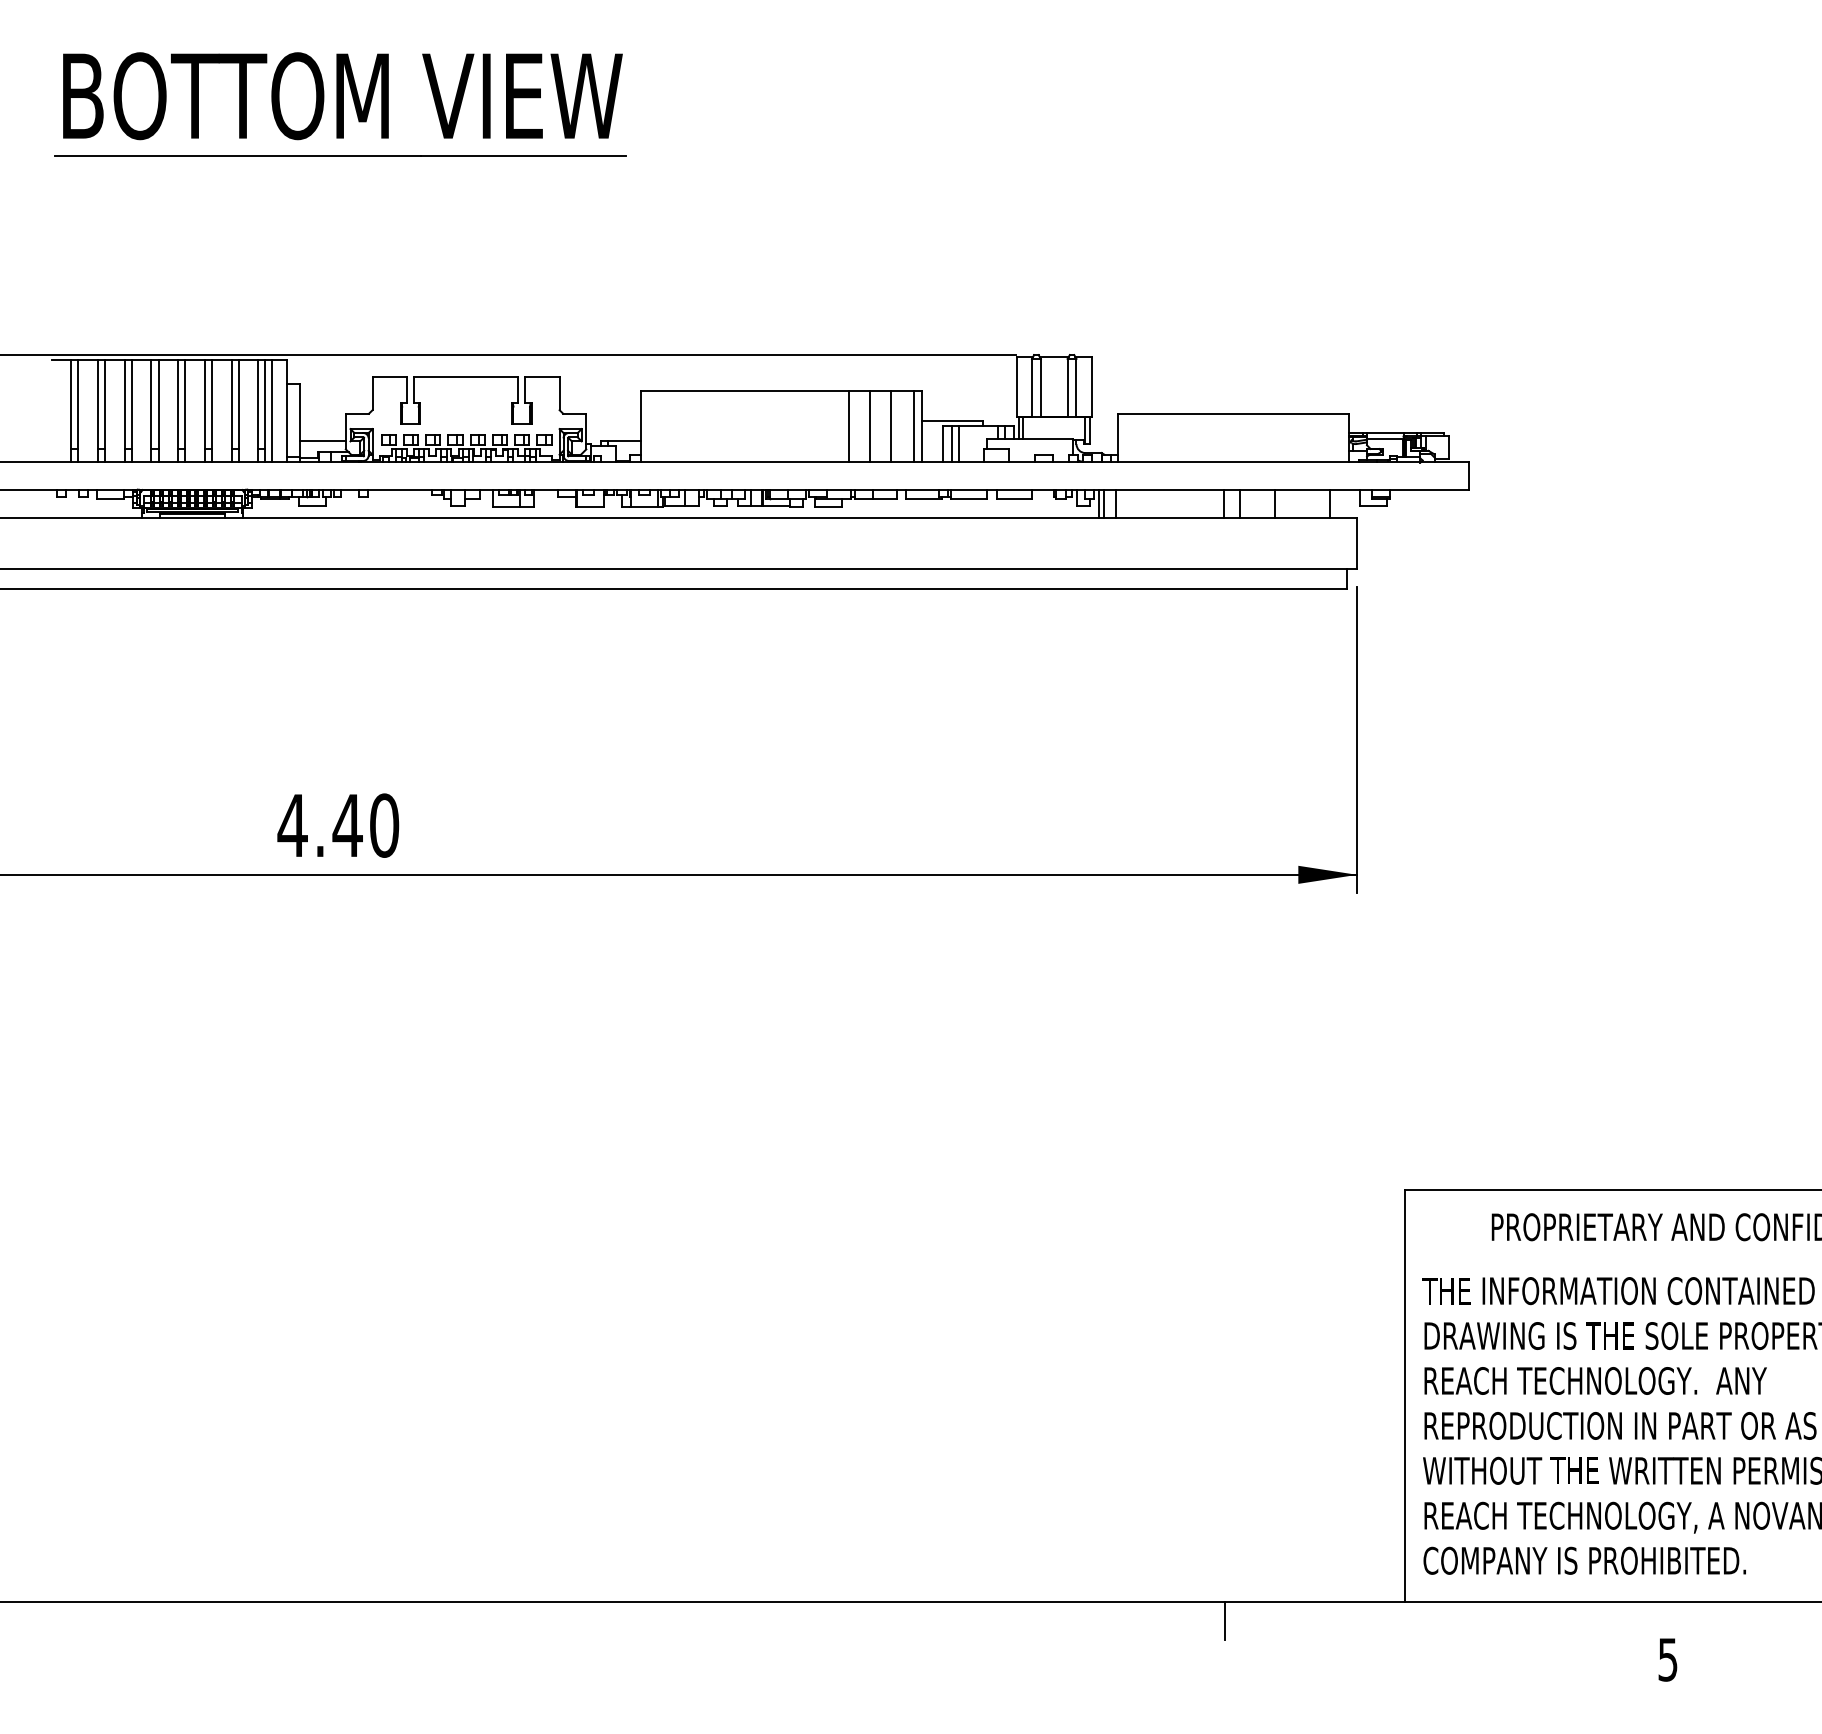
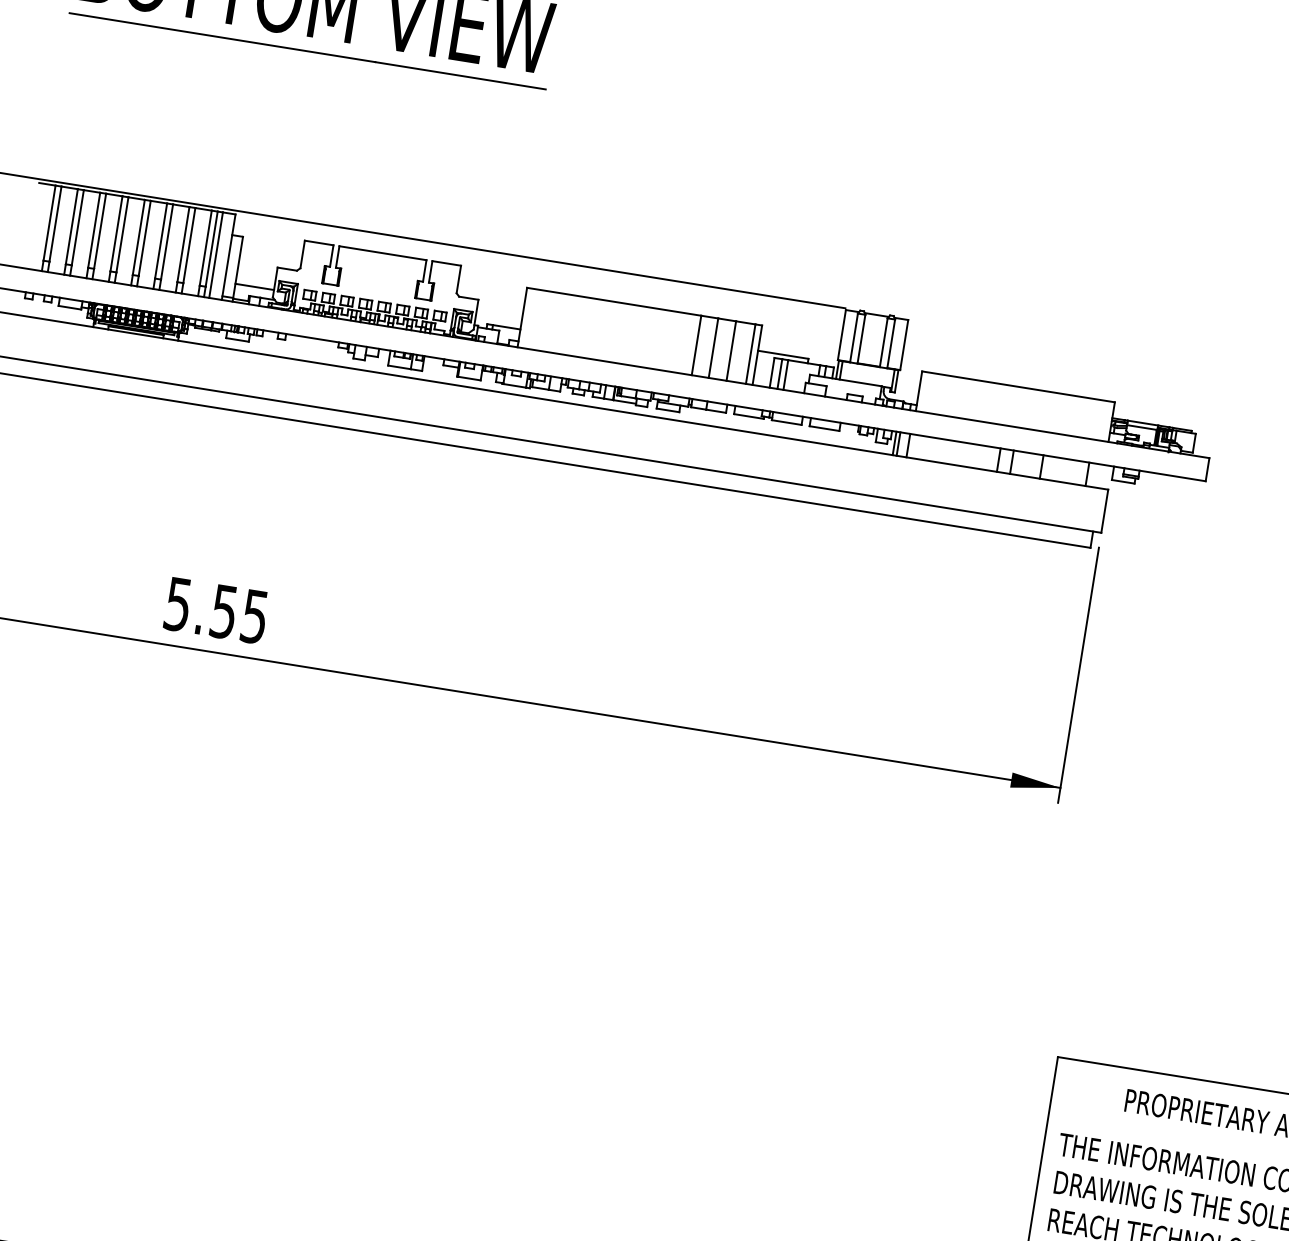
text: (338, 825) -> (216, 610), 4.40 -> 5.55

